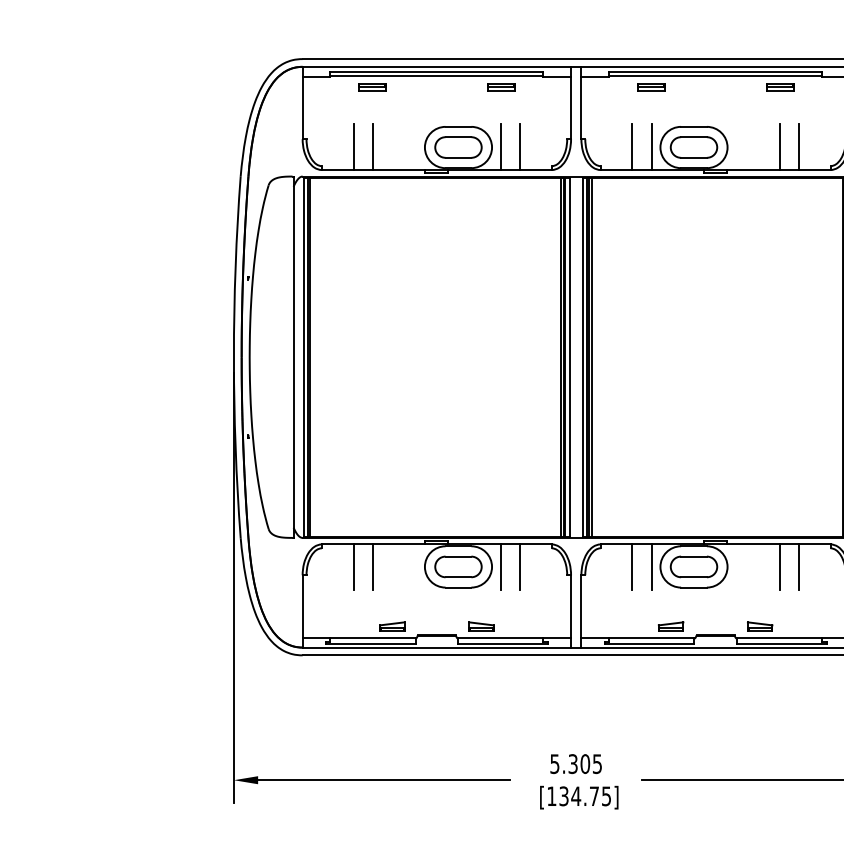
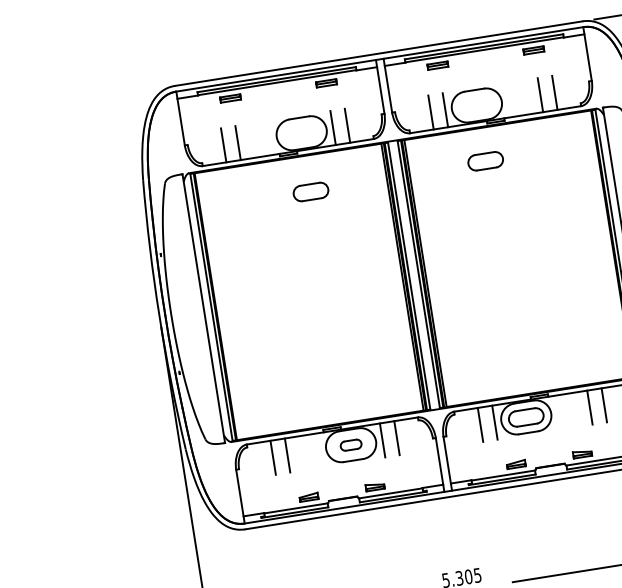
part: (458, 147) -> (311, 191), moved
part: (693, 147) -> (485, 161), moved
part: (458, 566) -> (351, 444), size x0.6

